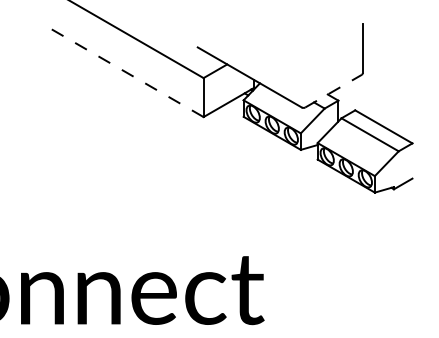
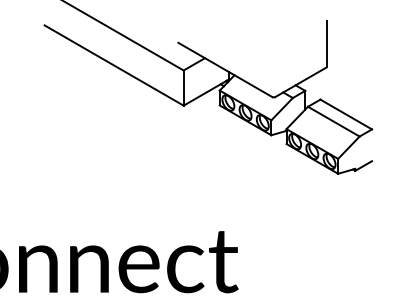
line: (126, 72) -> (114, 65), dashed -> solid
line: (333, 91) -> (300, 82), dashed -> solid

